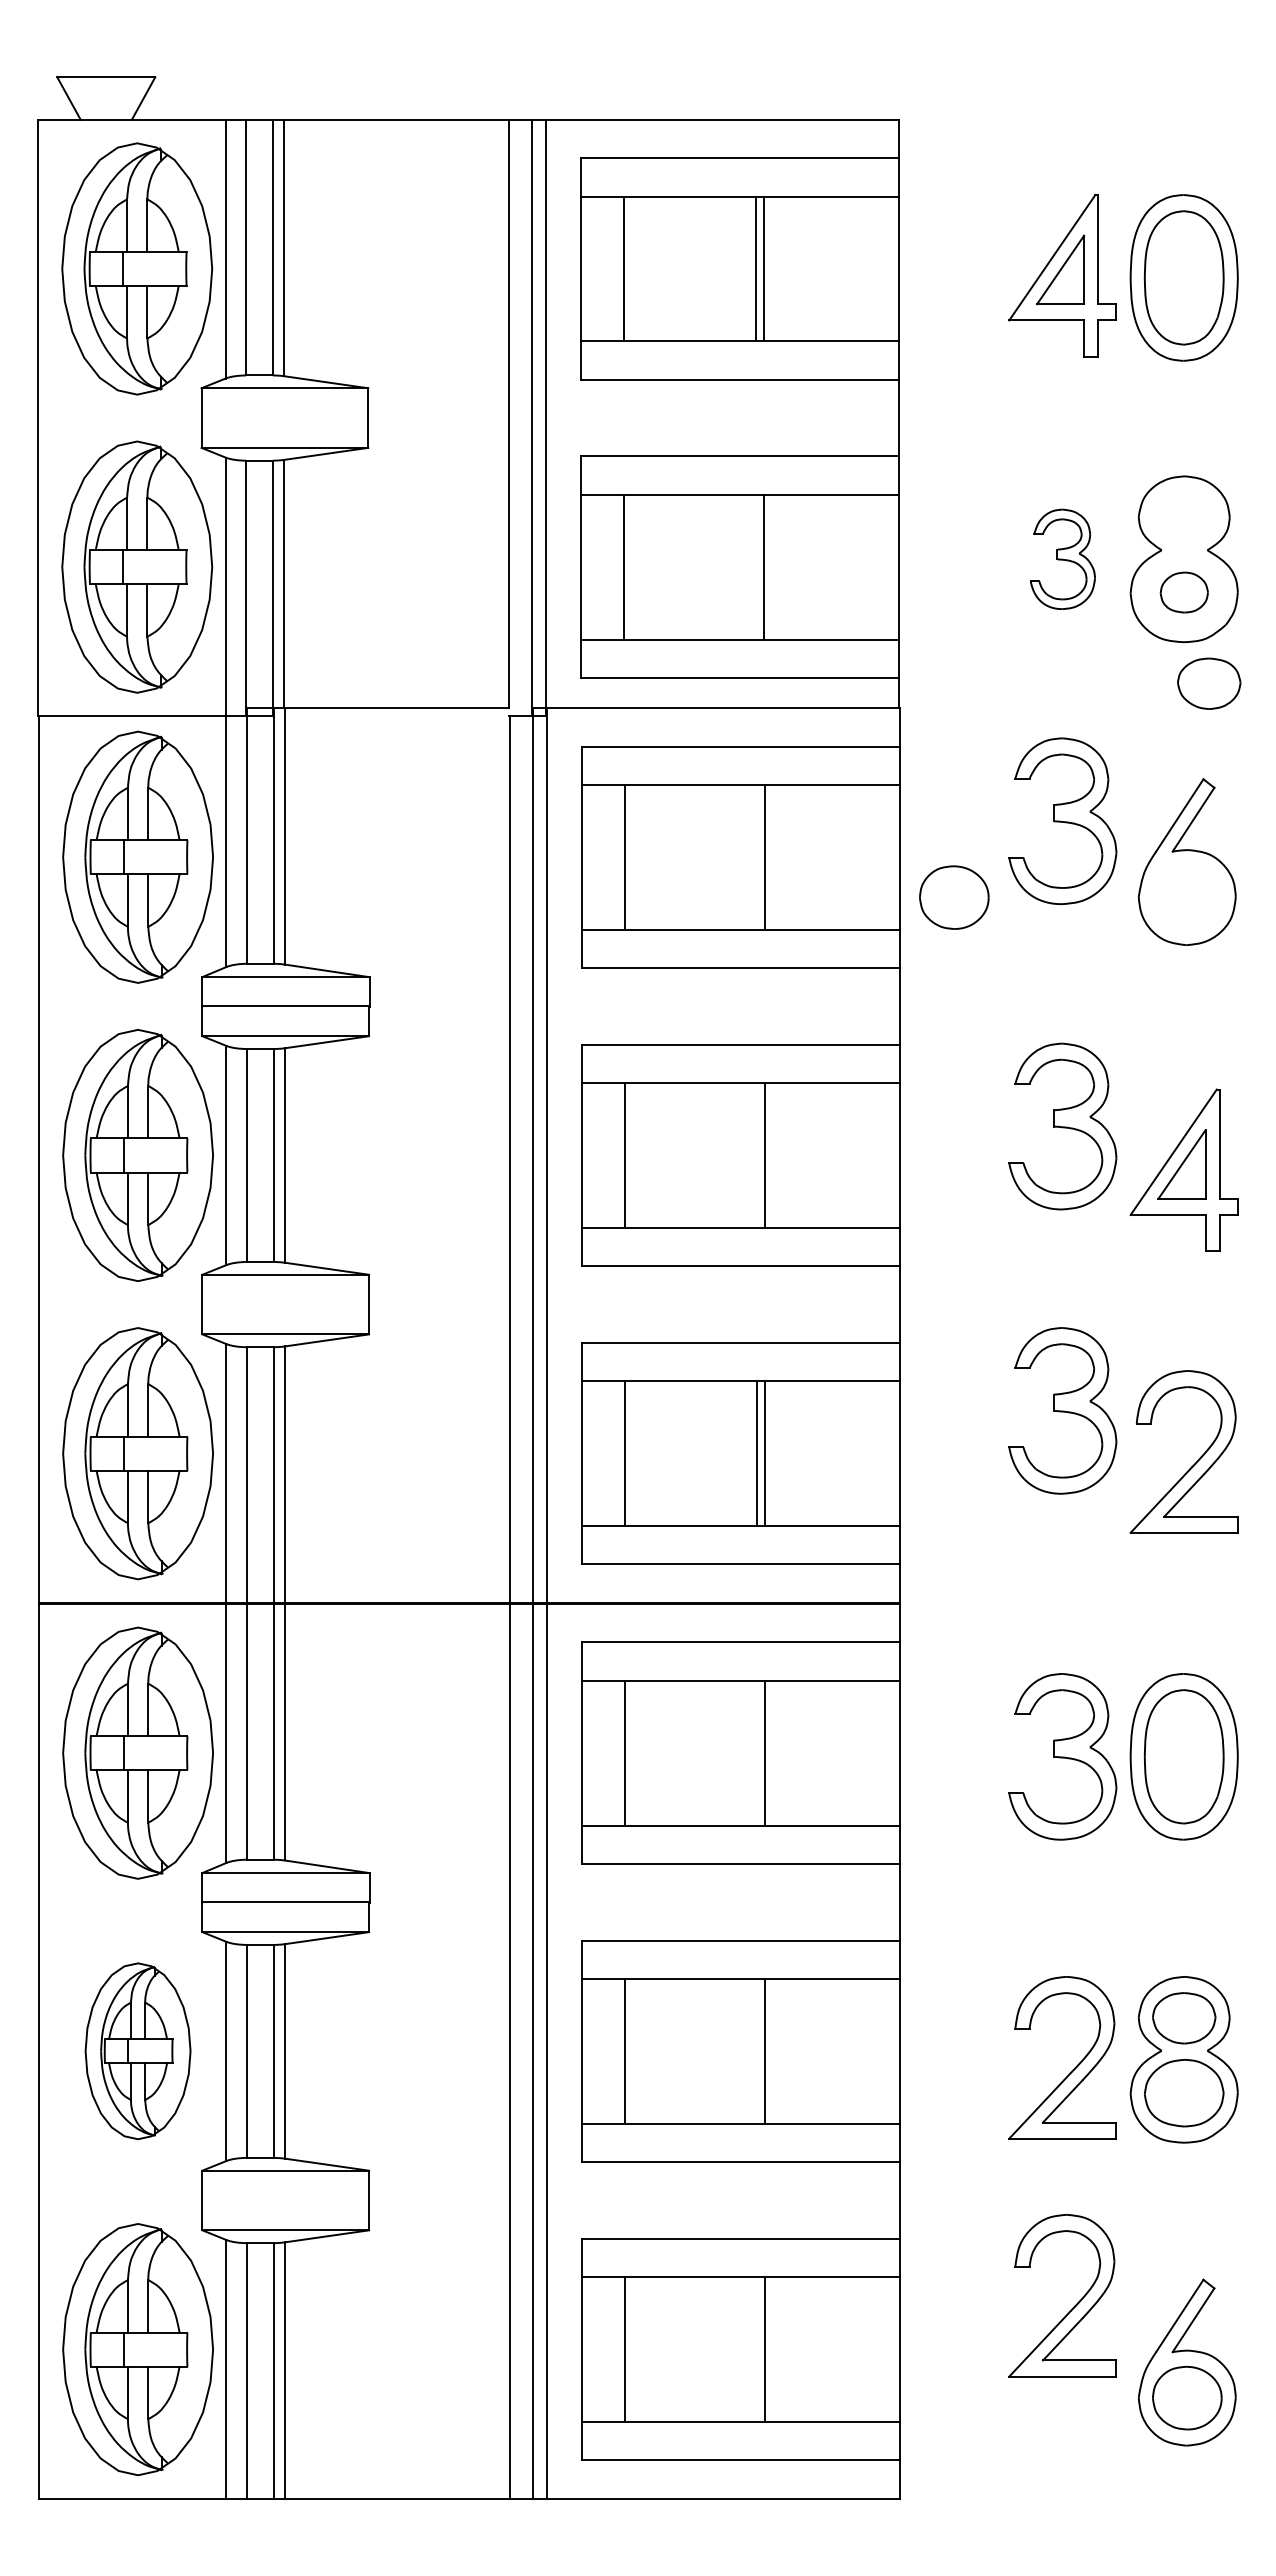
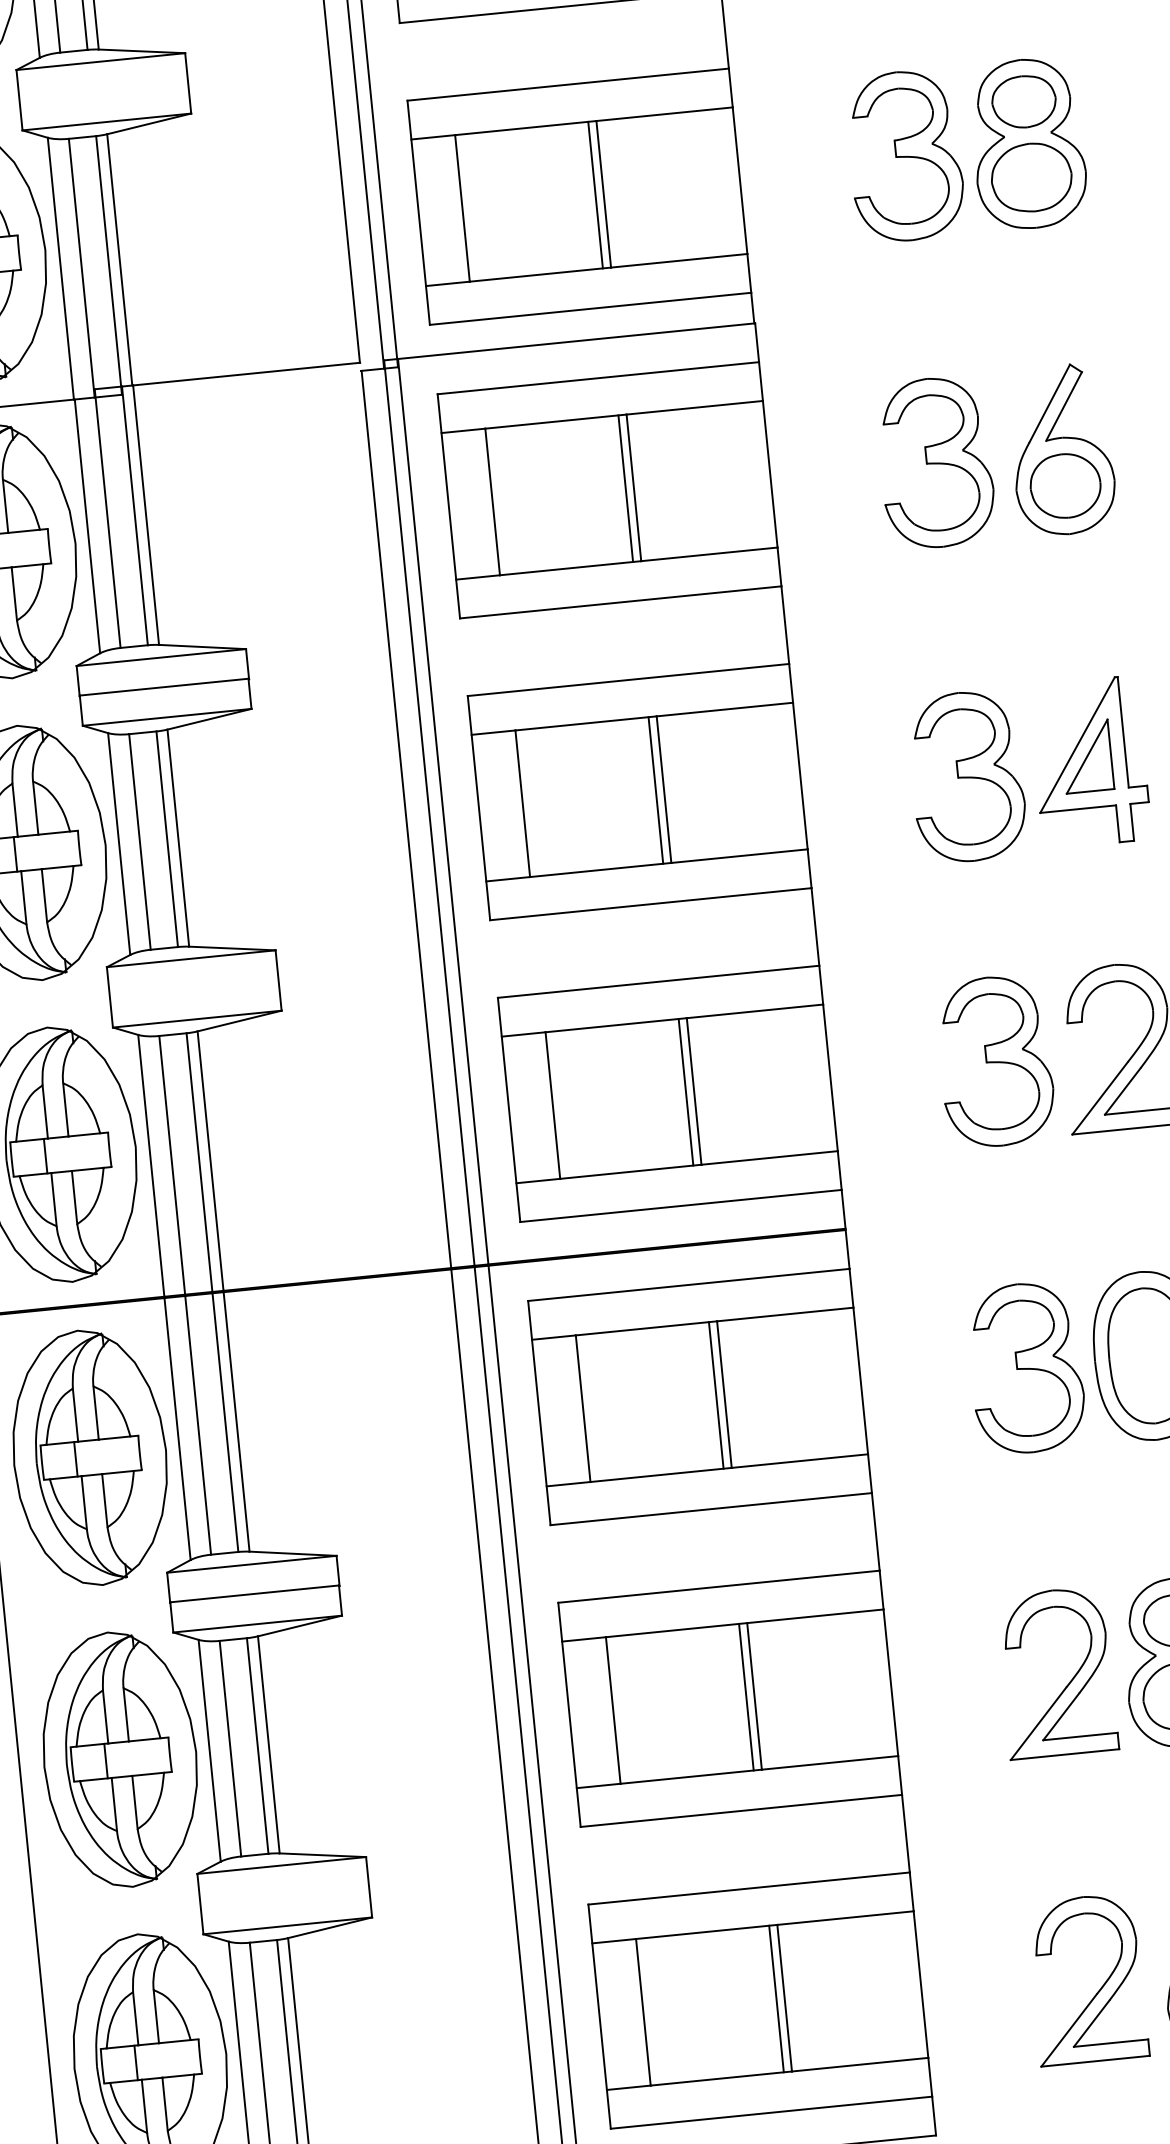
part: (1062, 559) -> (905, 156), size x1.67
line: (755, 566) -> (595, 194), added
part: (1184, 592) -> (1031, 177), size x1.67
part: (1209, 683) -> (1024, 101), moved
part: (1062, 821) -> (935, 463), moved
line: (756, 856) -> (625, 487), added
part: (954, 897) -> (1065, 485), moved
part: (1062, 1126) -> (967, 776), moved
line: (756, 1155) -> (655, 790), added
part: (1062, 1410) -> (995, 1061), moved
line: (756, 1752) -> (715, 1394), added
part: (137, 2050) -> (119, 1758), size x1.43
line: (756, 2051) -> (746, 1697), added
part: (1073, 2306) -> (1099, 1989), moved
line: (756, 2349) -> (776, 1998), added

